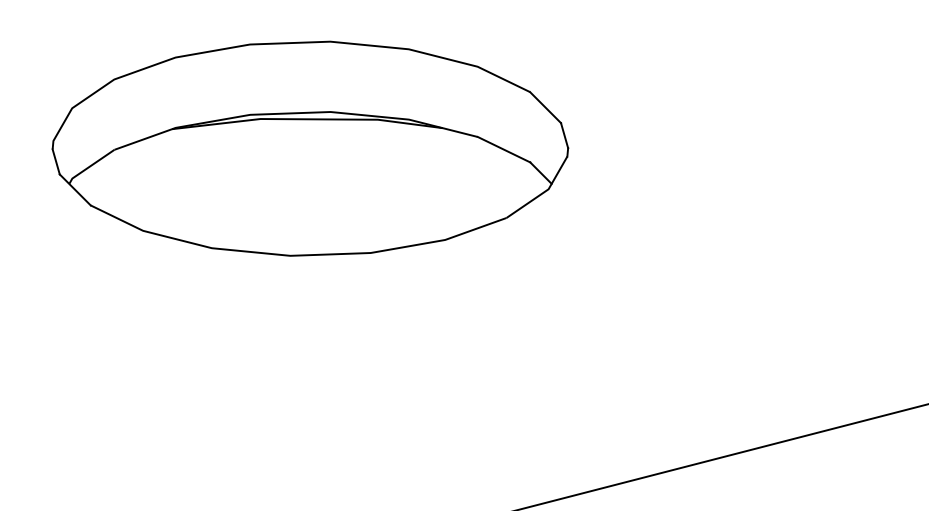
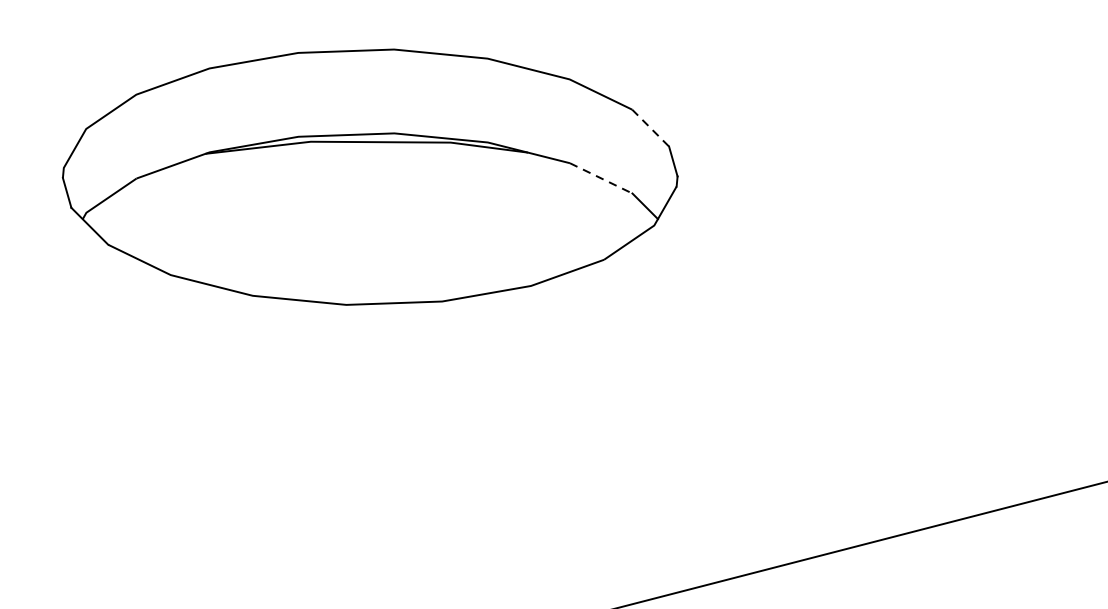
line: (545, 107) -> (650, 128), solid -> dashed
line: (504, 149) -> (601, 178), solid -> dashed

